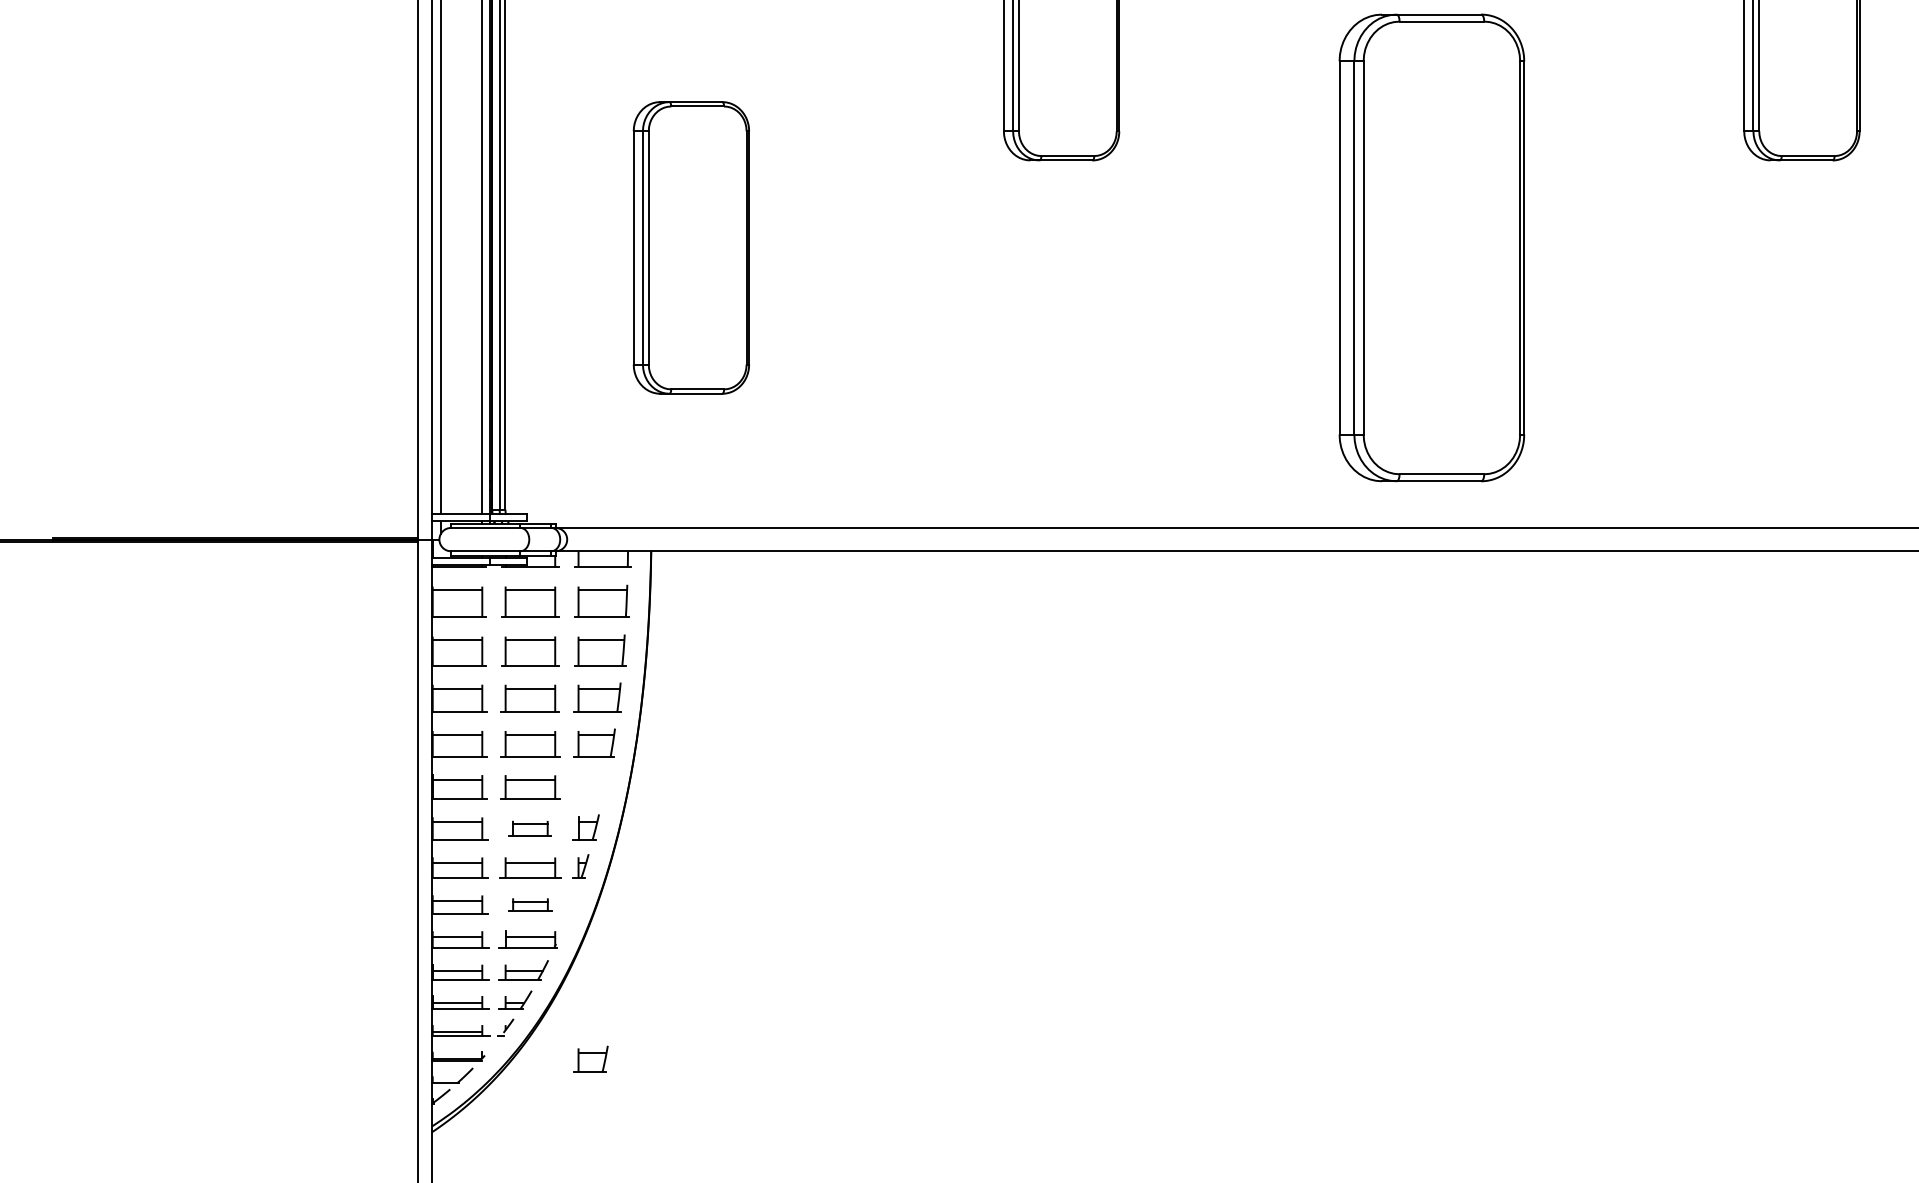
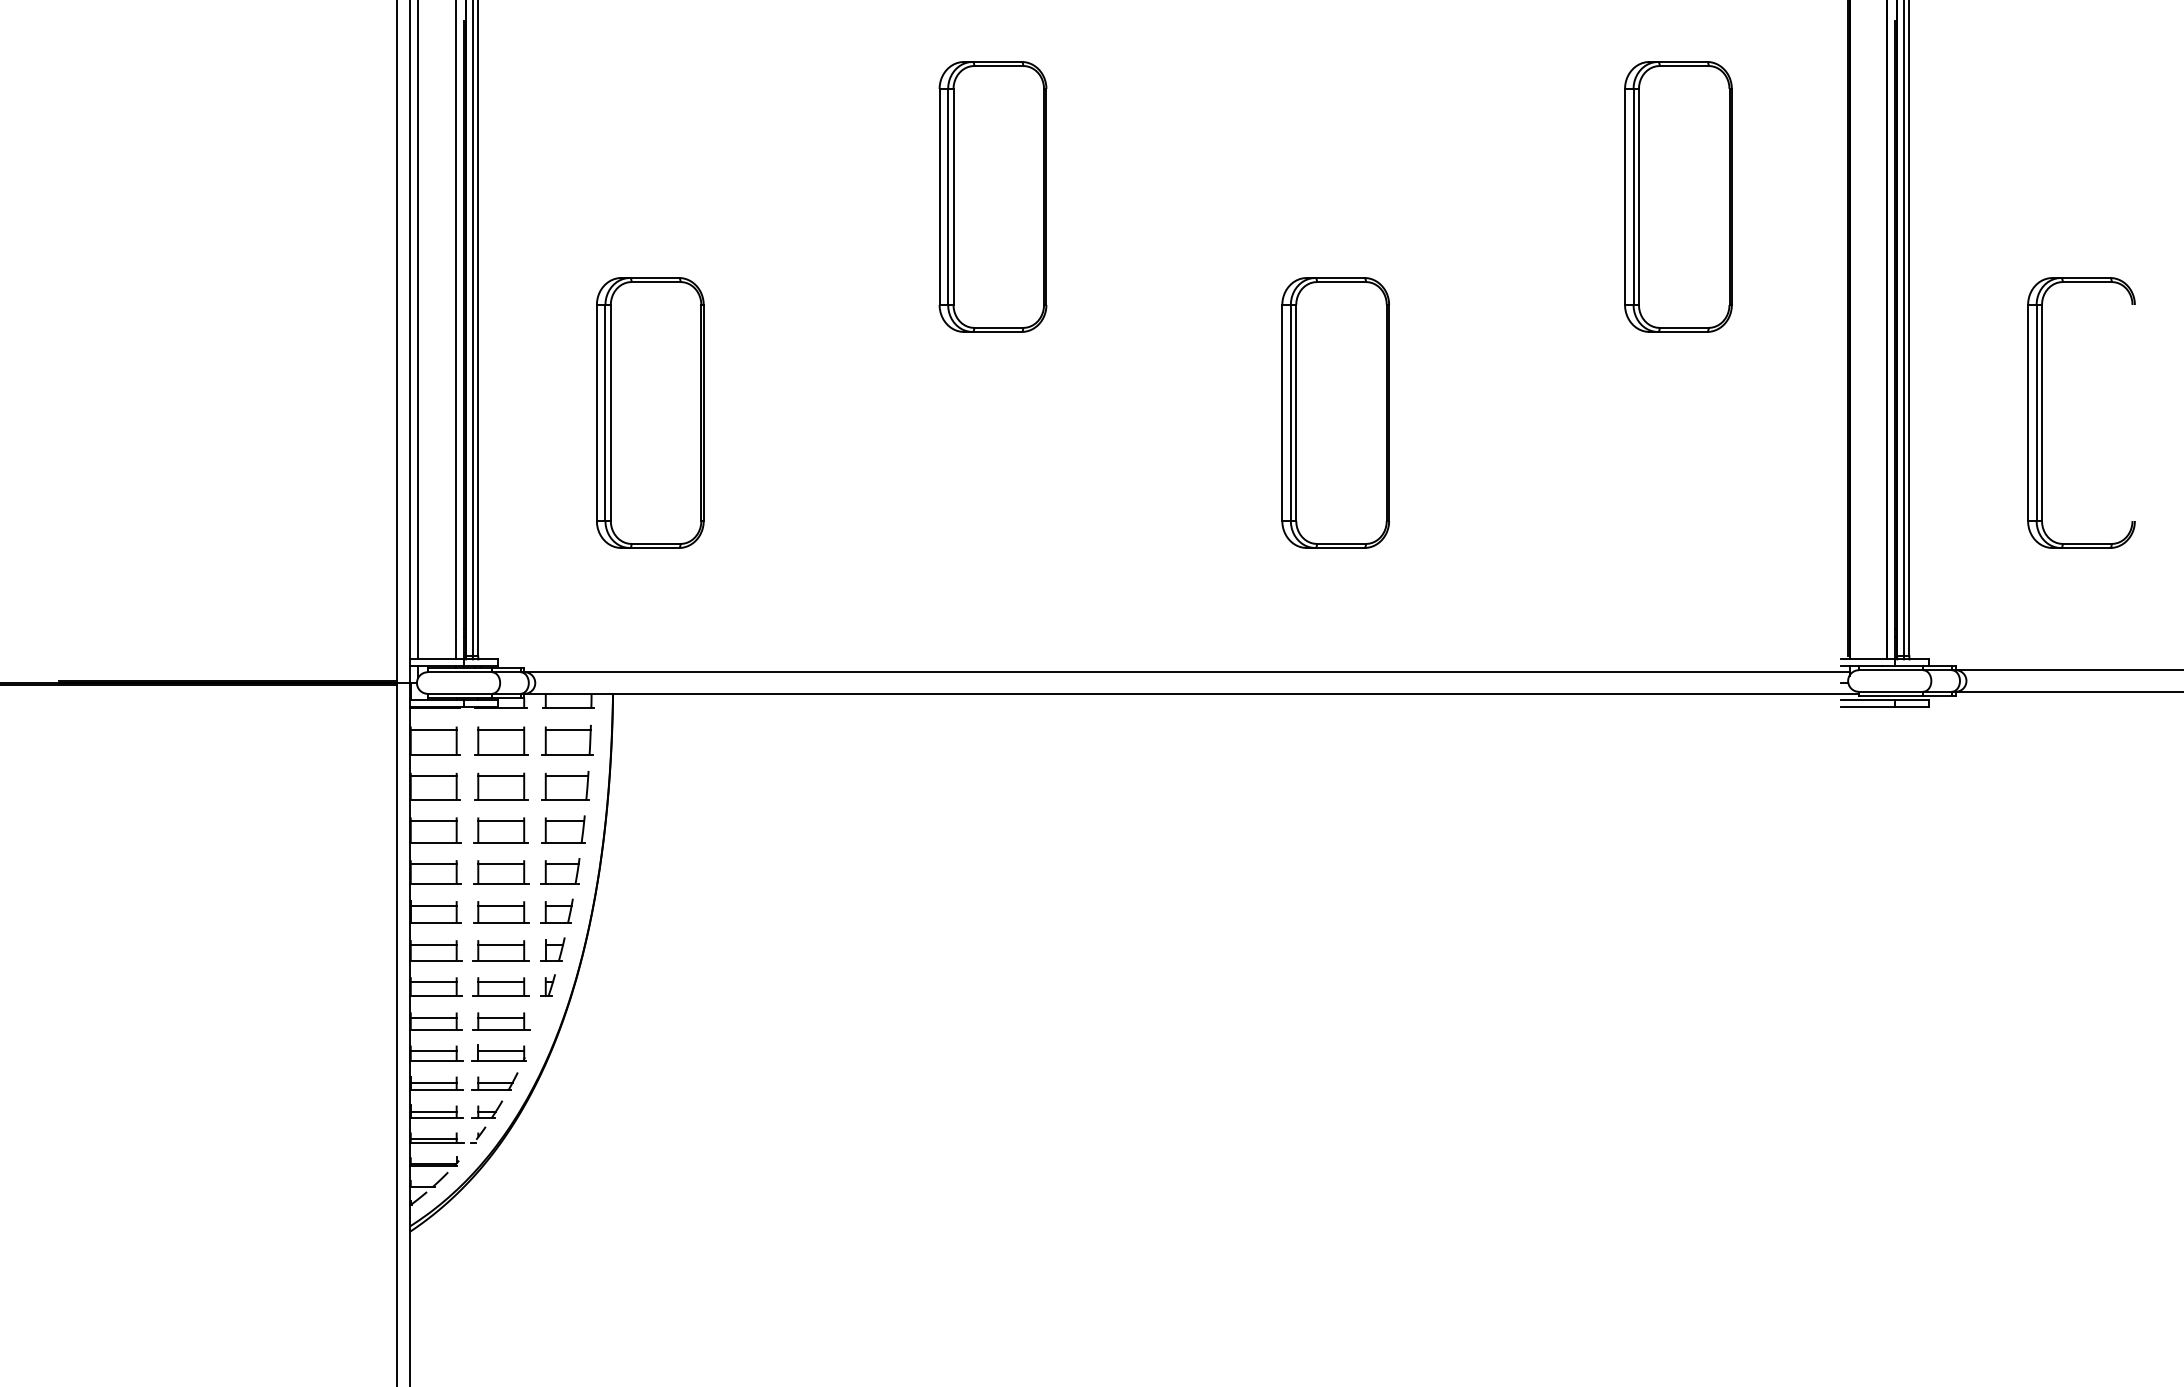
part: (1431, 247) -> (1335, 412), size x0.62
part: (529, 828) -> (500, 950), size x1.43
part: (530, 905) -> (501, 1021), size x1.43
part: (590, 1058) -> (556, 910), moved

